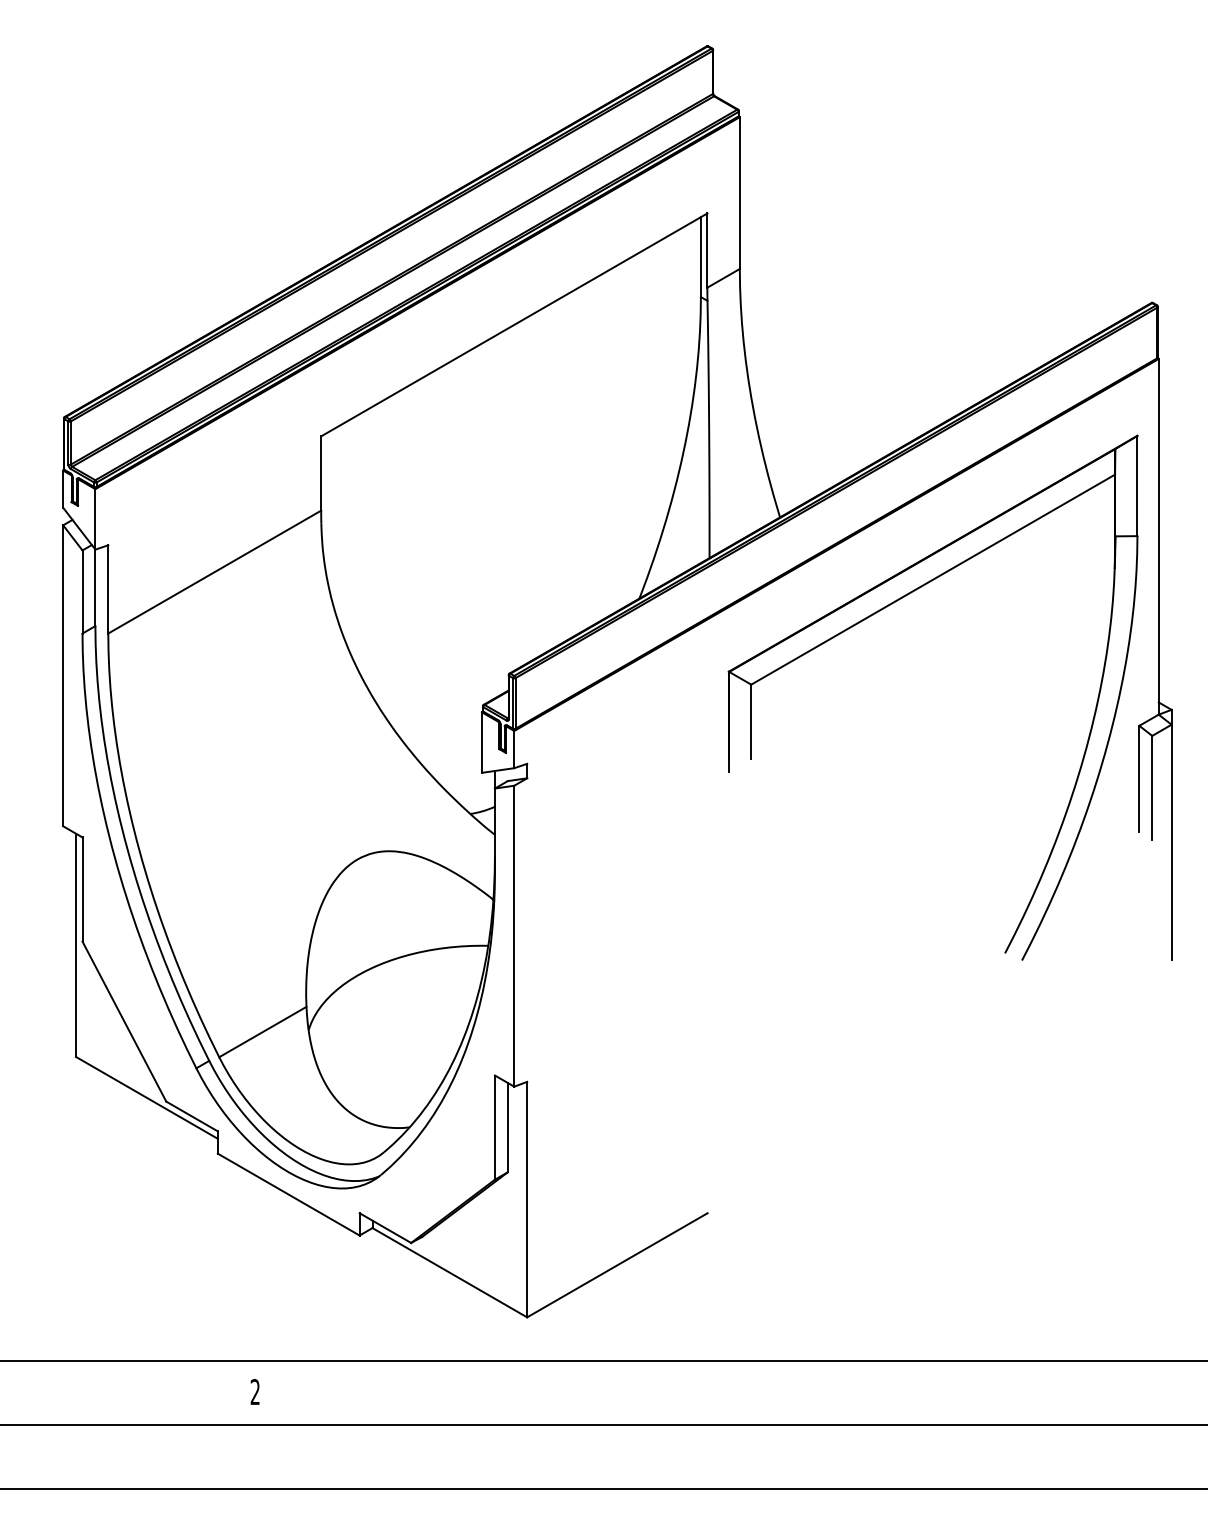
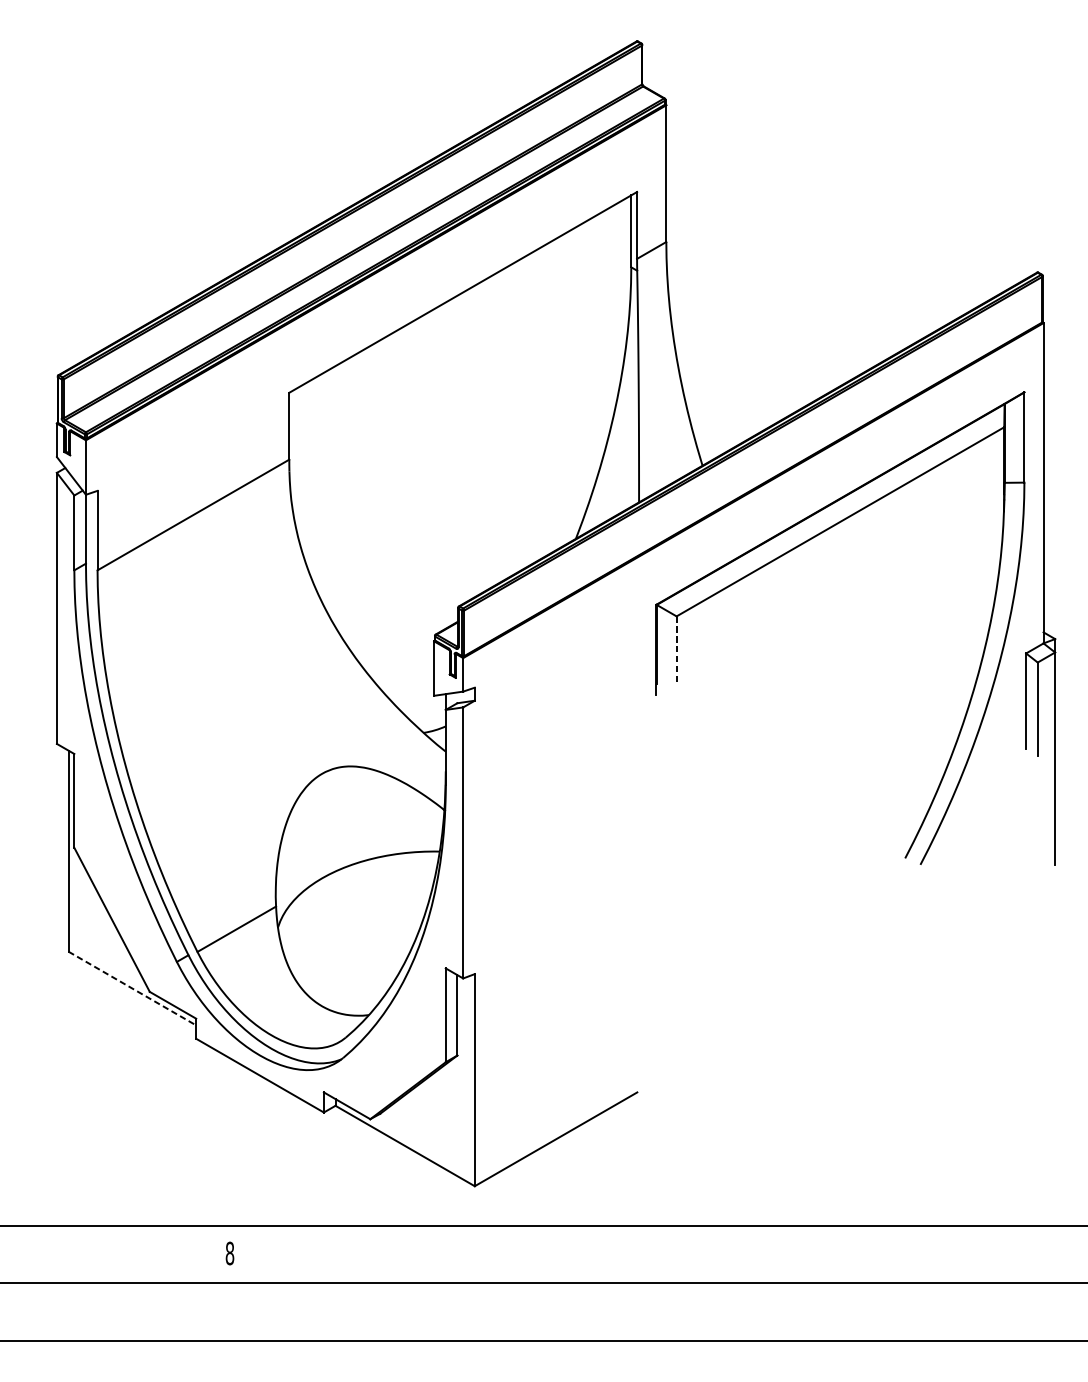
line: (751, 722) -> (676, 650), solid -> dashed
line: (146, 1097) -> (131, 988), solid -> dashed
text: (255, 1392) -> (230, 1253), 2 -> 8

